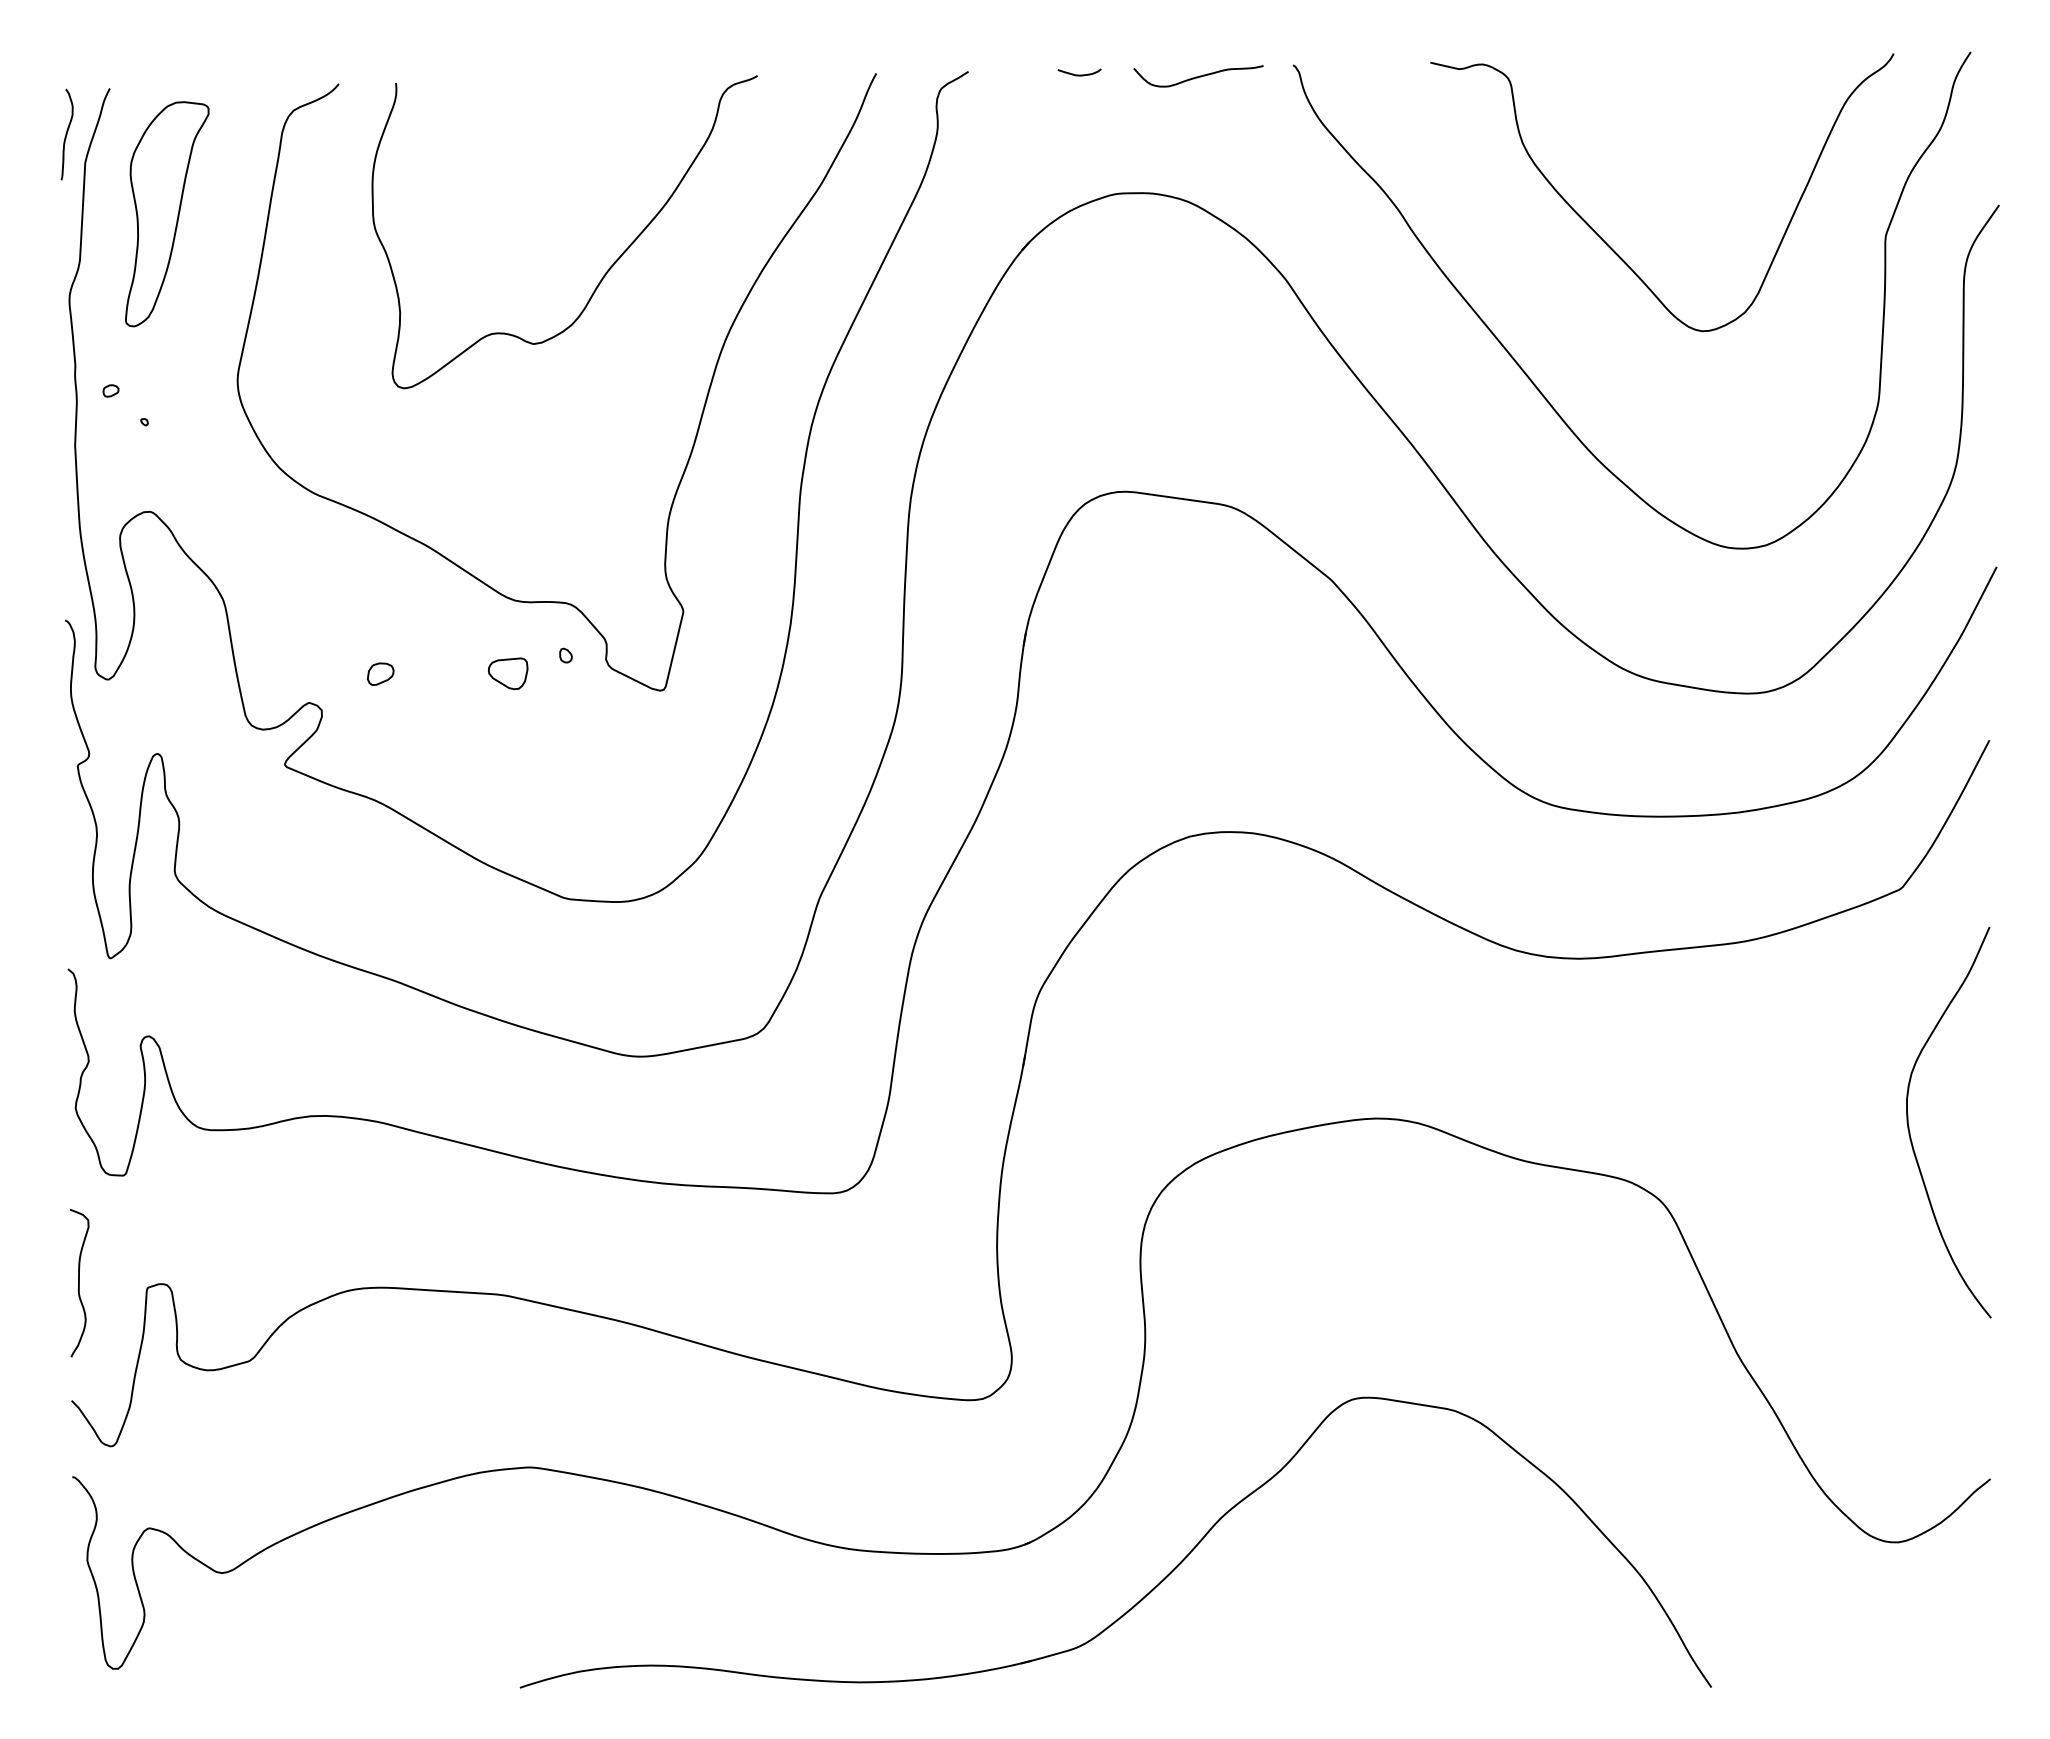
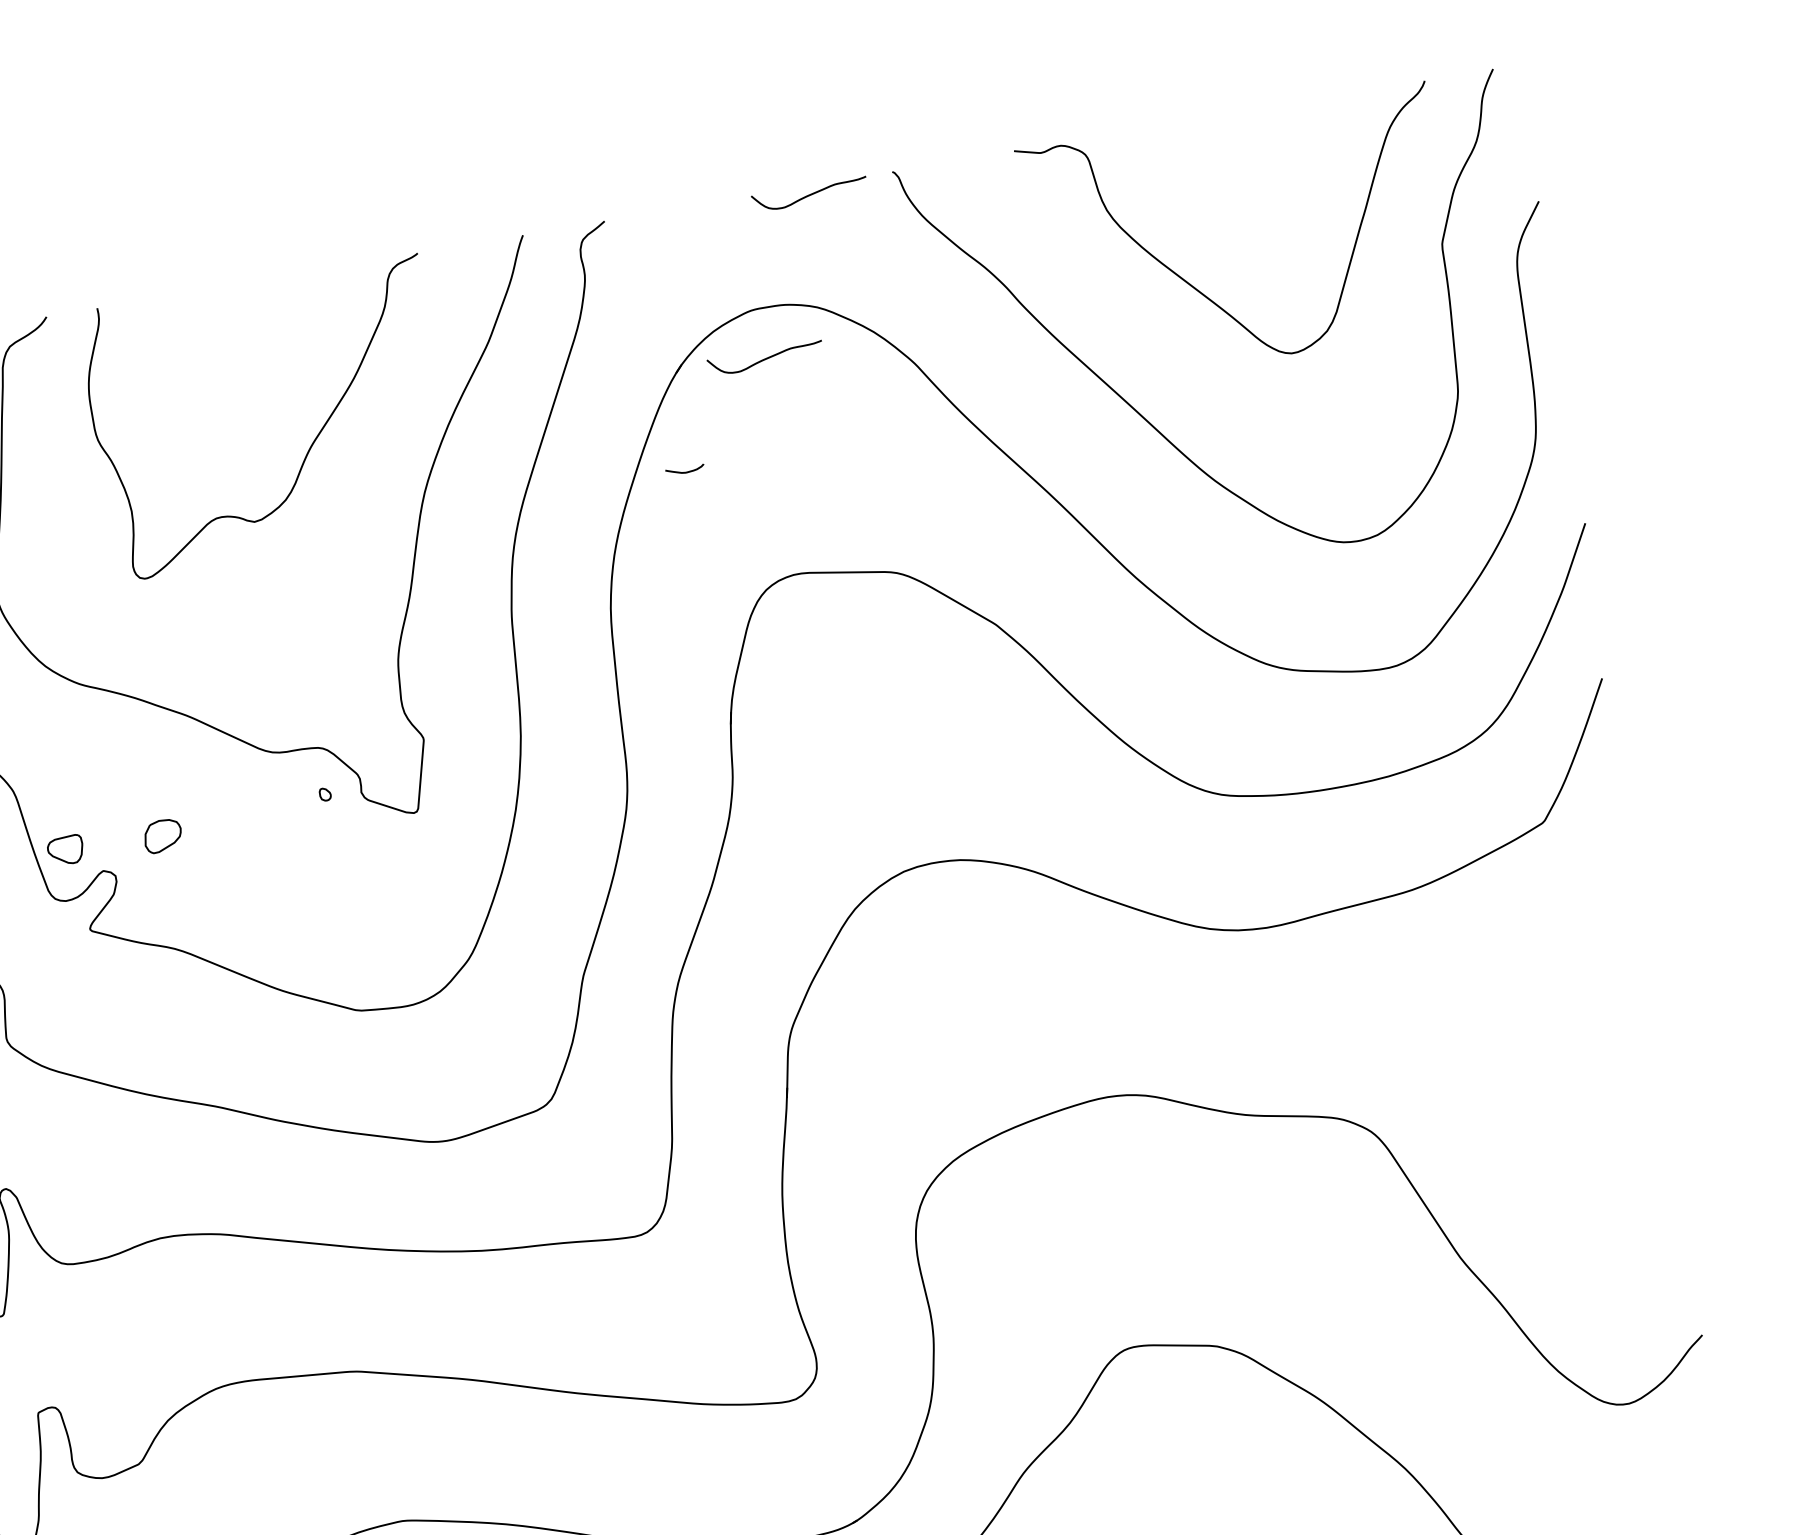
curve: (1079, 74) -> (685, 471), moved
curve: (1122, 249) -> (765, 358), added
part: (380, 673) -> (162, 835), size x1.6
part: (508, 673) -> (65, 850), moved
curve: (1910, 1131) -> (1584, 1036), removed

